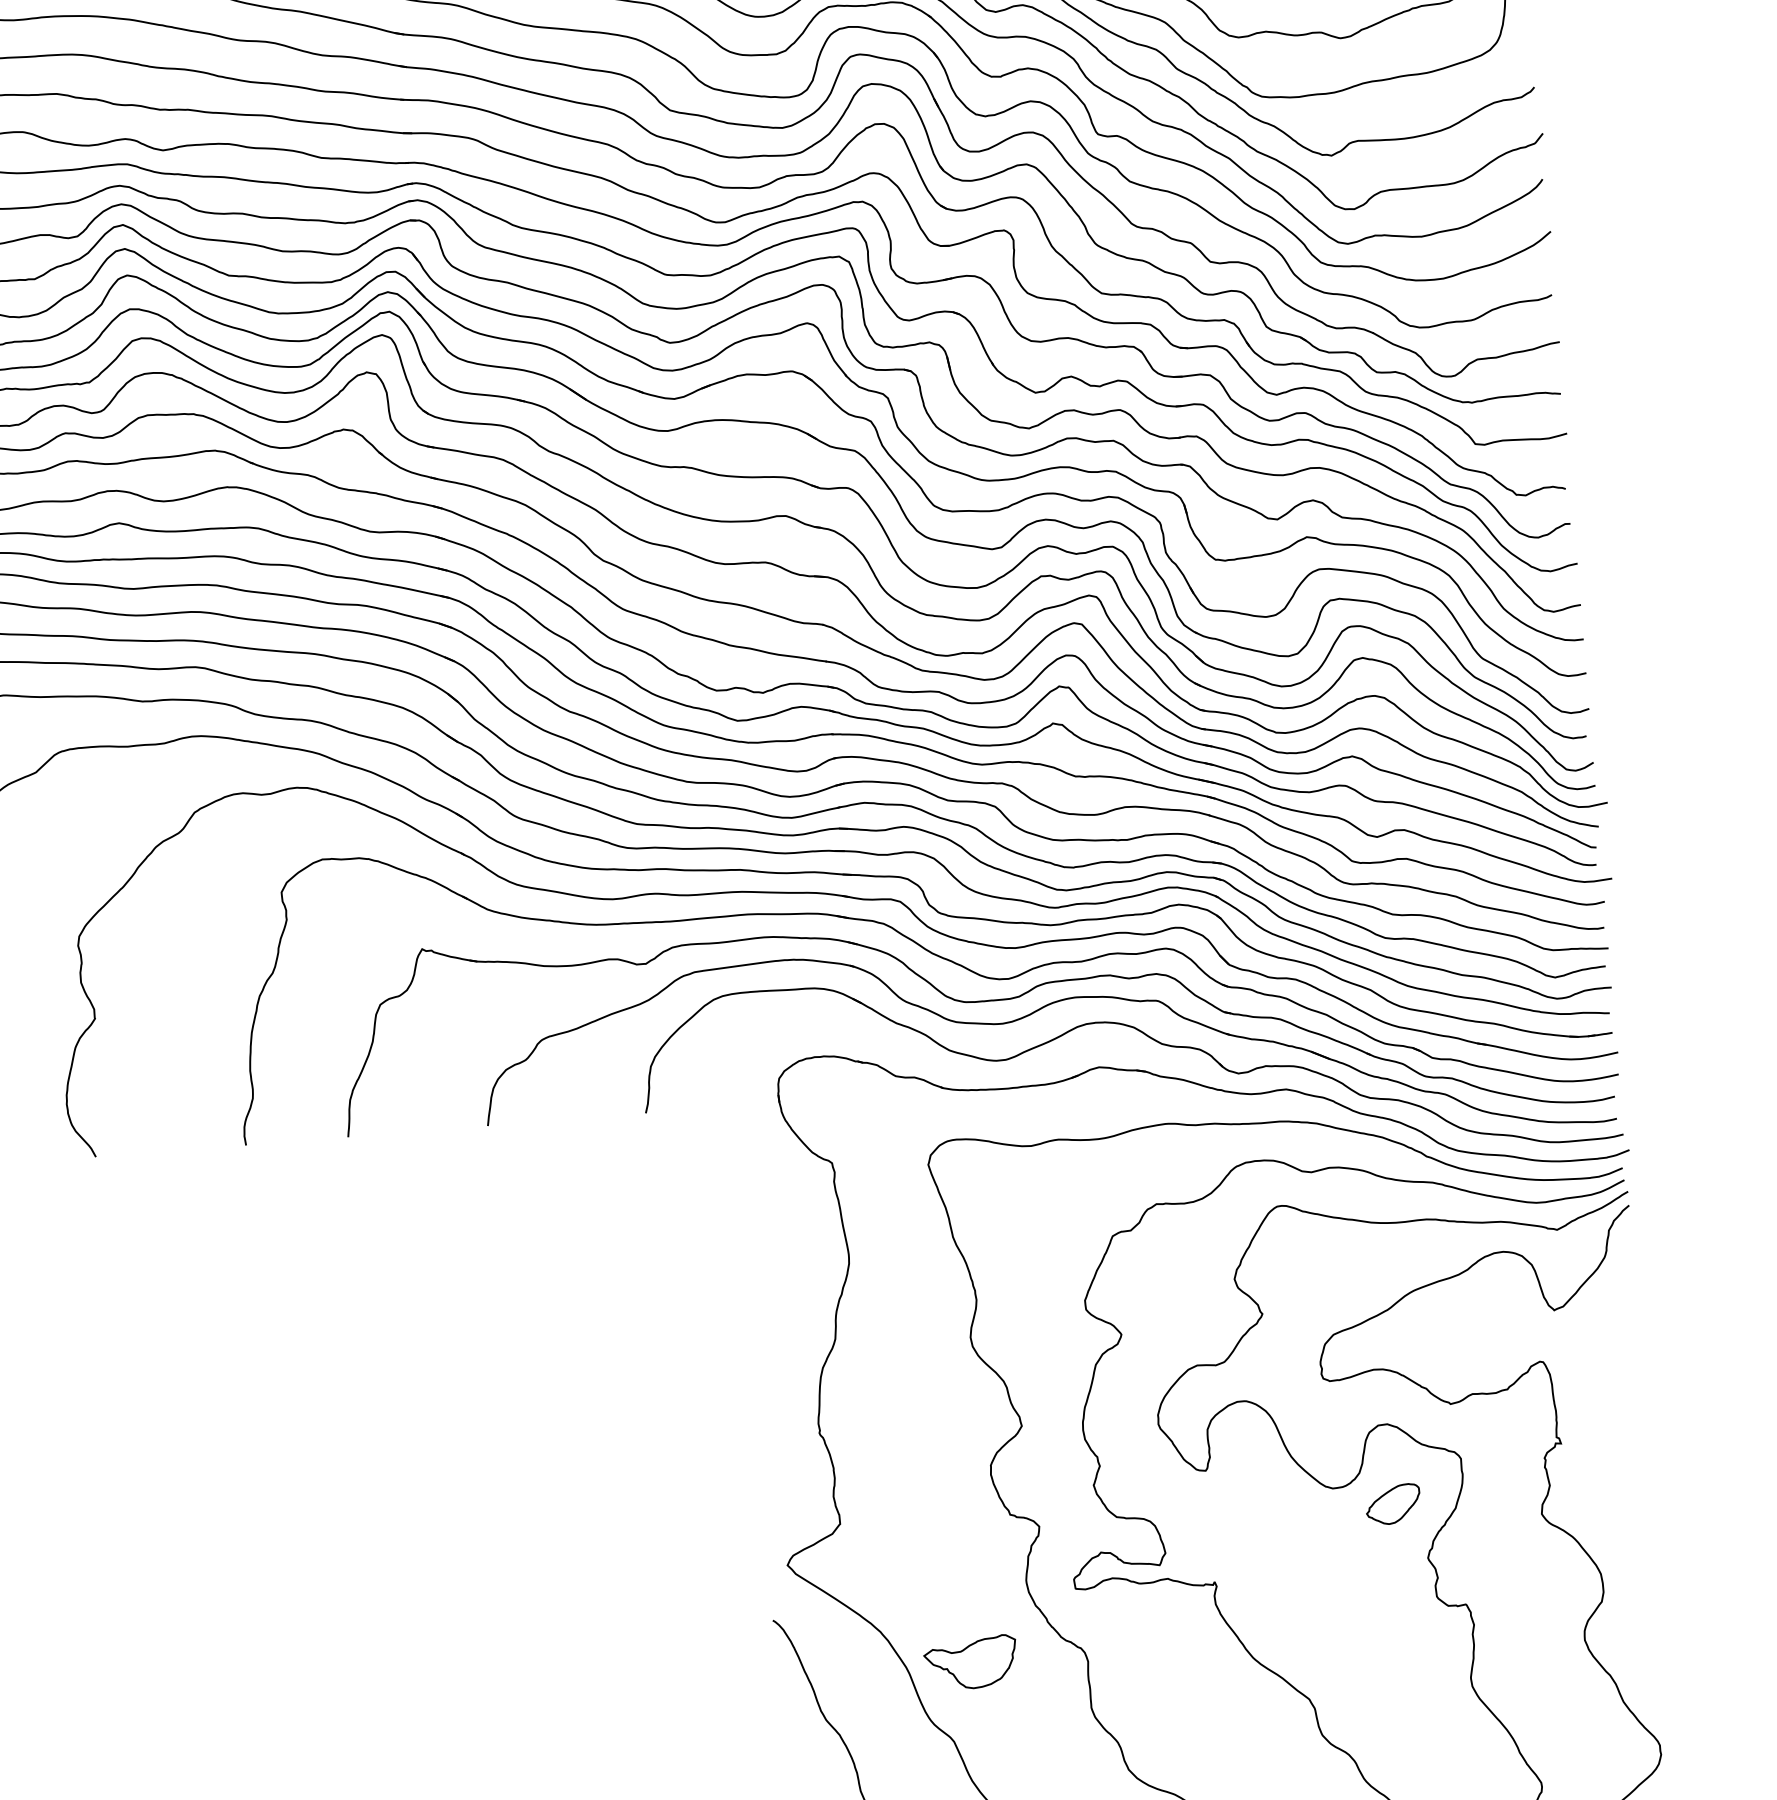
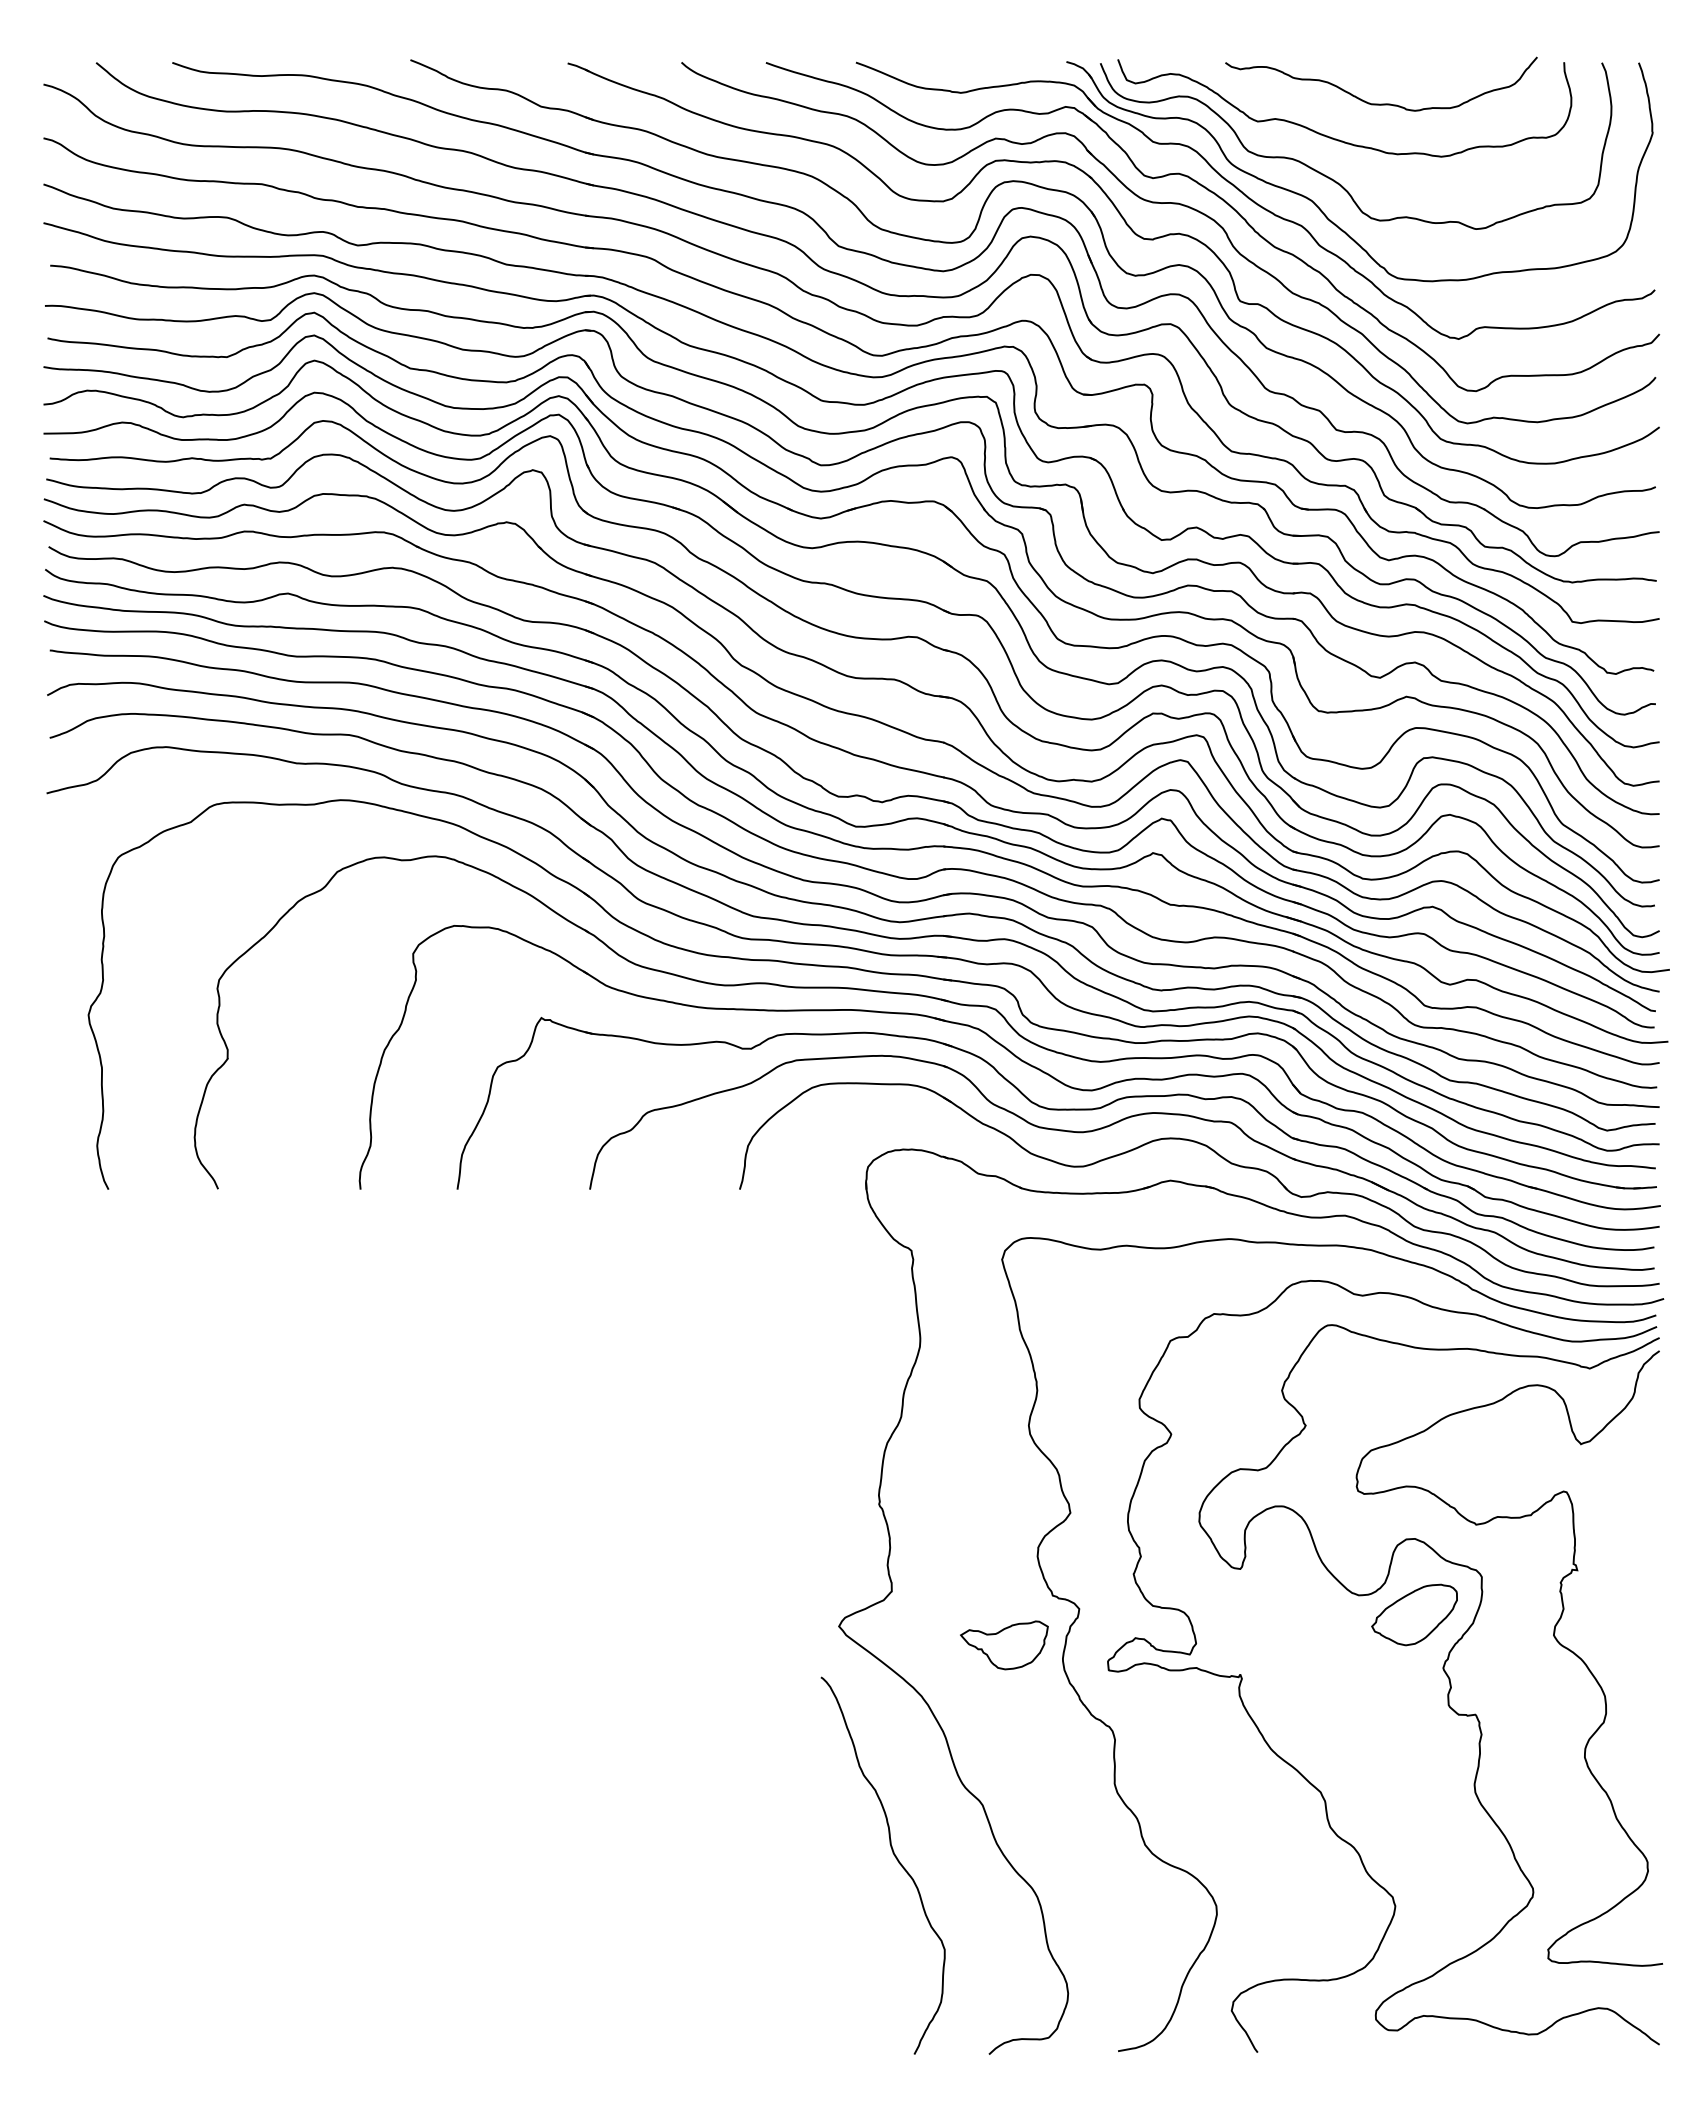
part: (1393, 1503) -> (1414, 1614), size x1.67
part: (970, 1663) -> (1004, 1645), moved

